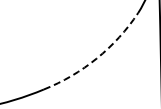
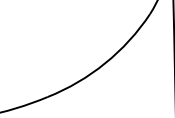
arc: (96, 58) -> (104, 63), dashed -> solid

